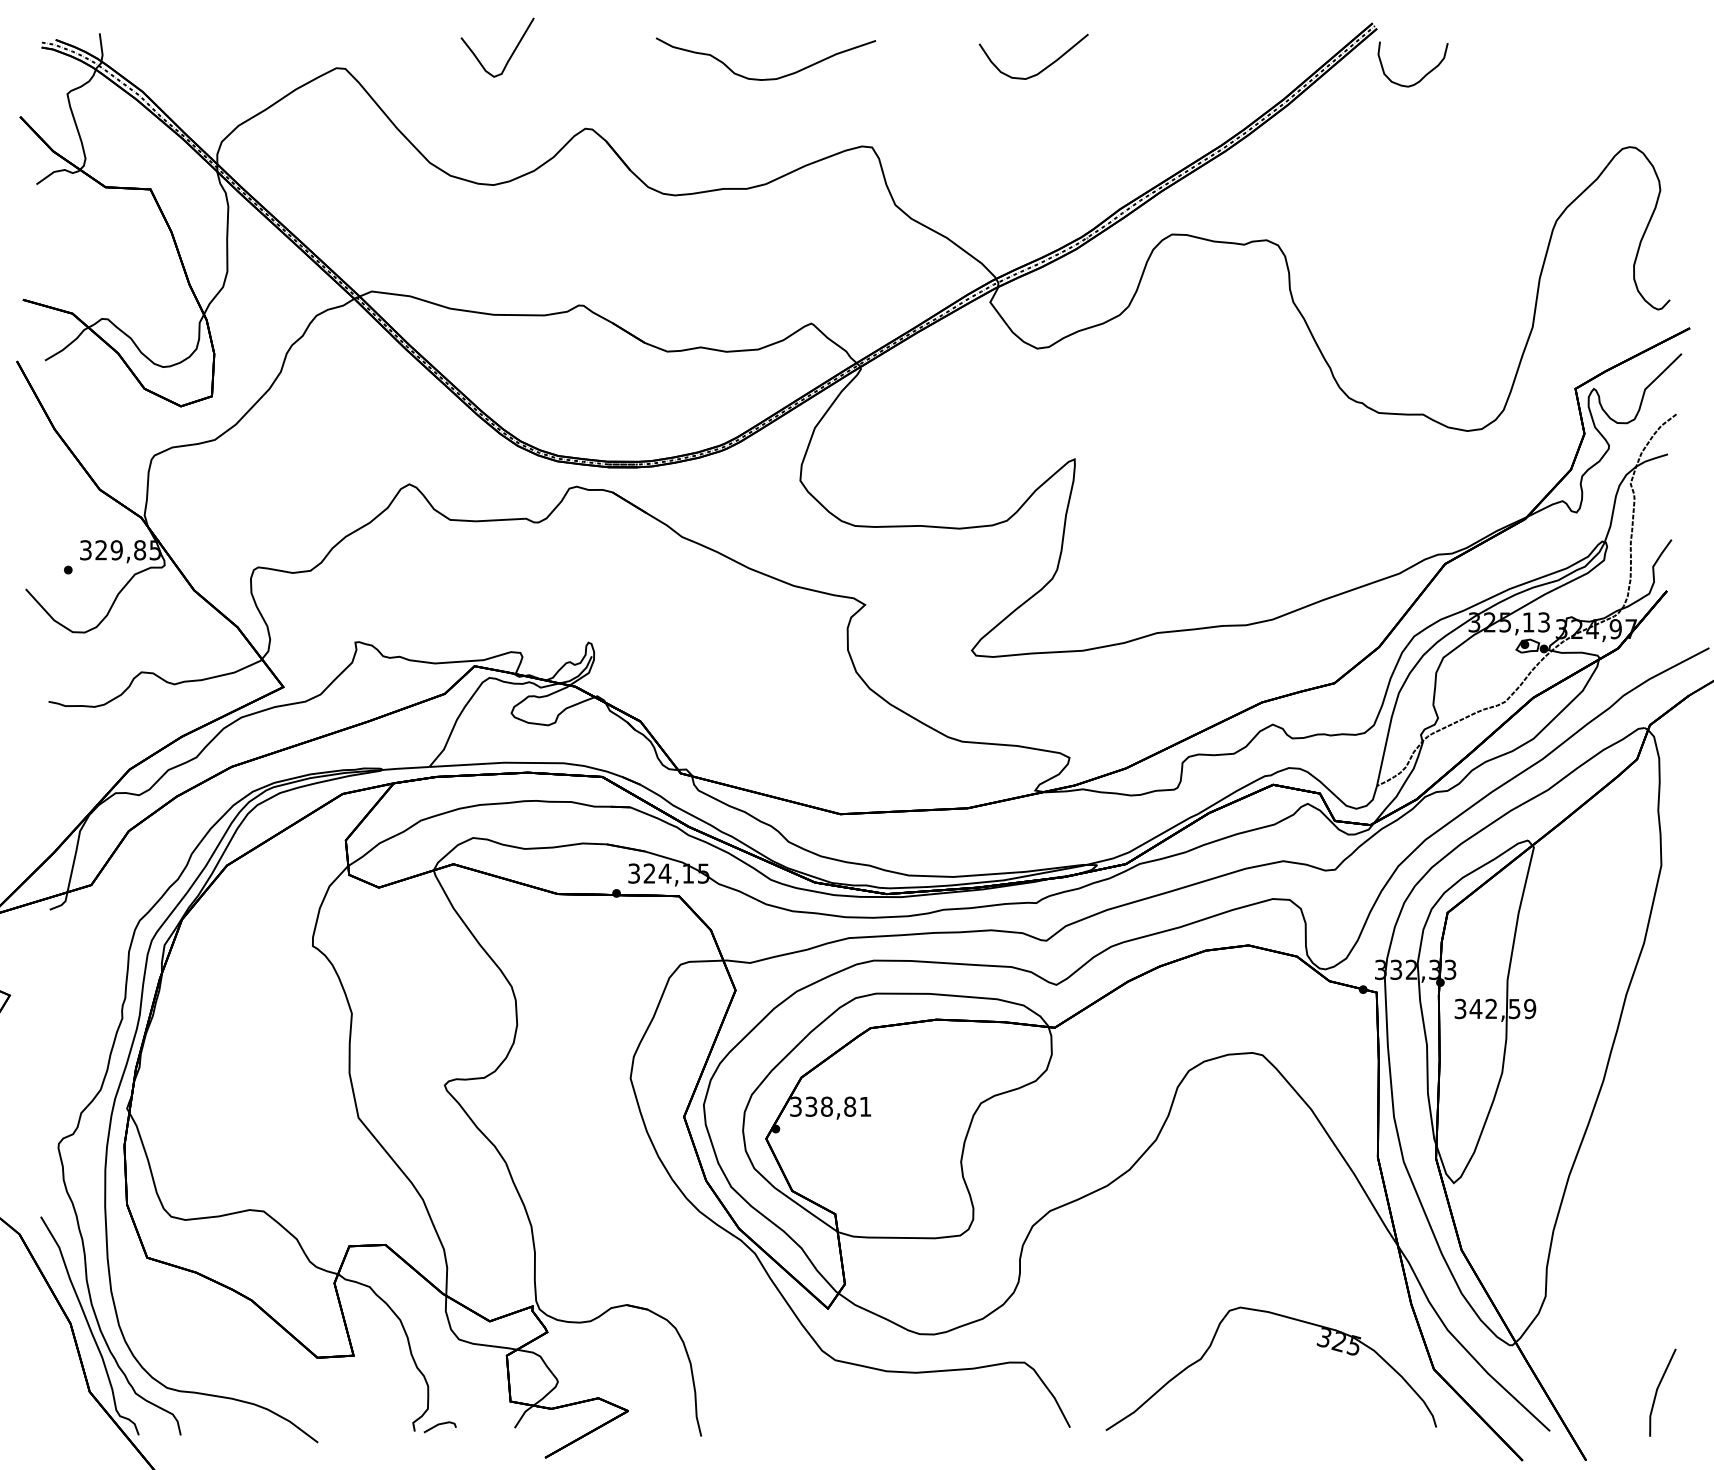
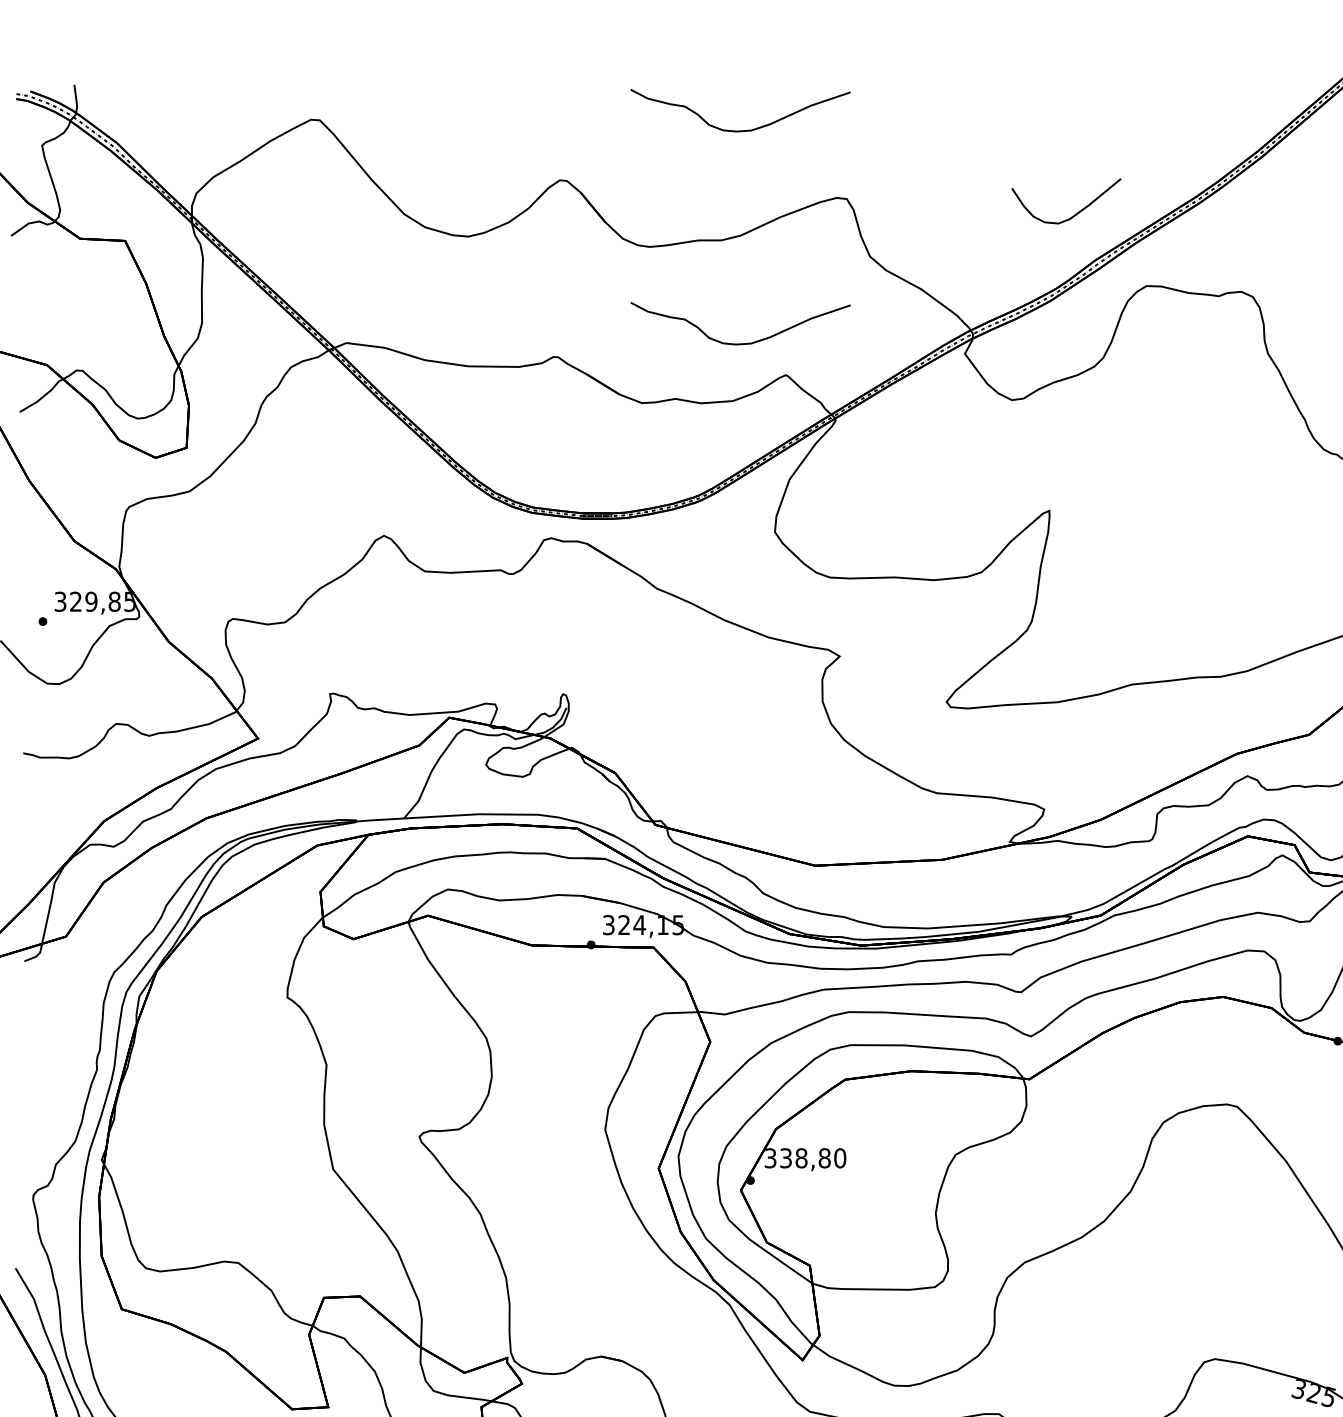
curve: (511, 53) -> (486, 105), removed
curve: (1043, 68) -> (1076, 213), moved
curve: (765, 291) -> (740, 343), added
text: (865, 1106) -> (840, 1158), 338,81 -> 338,80

